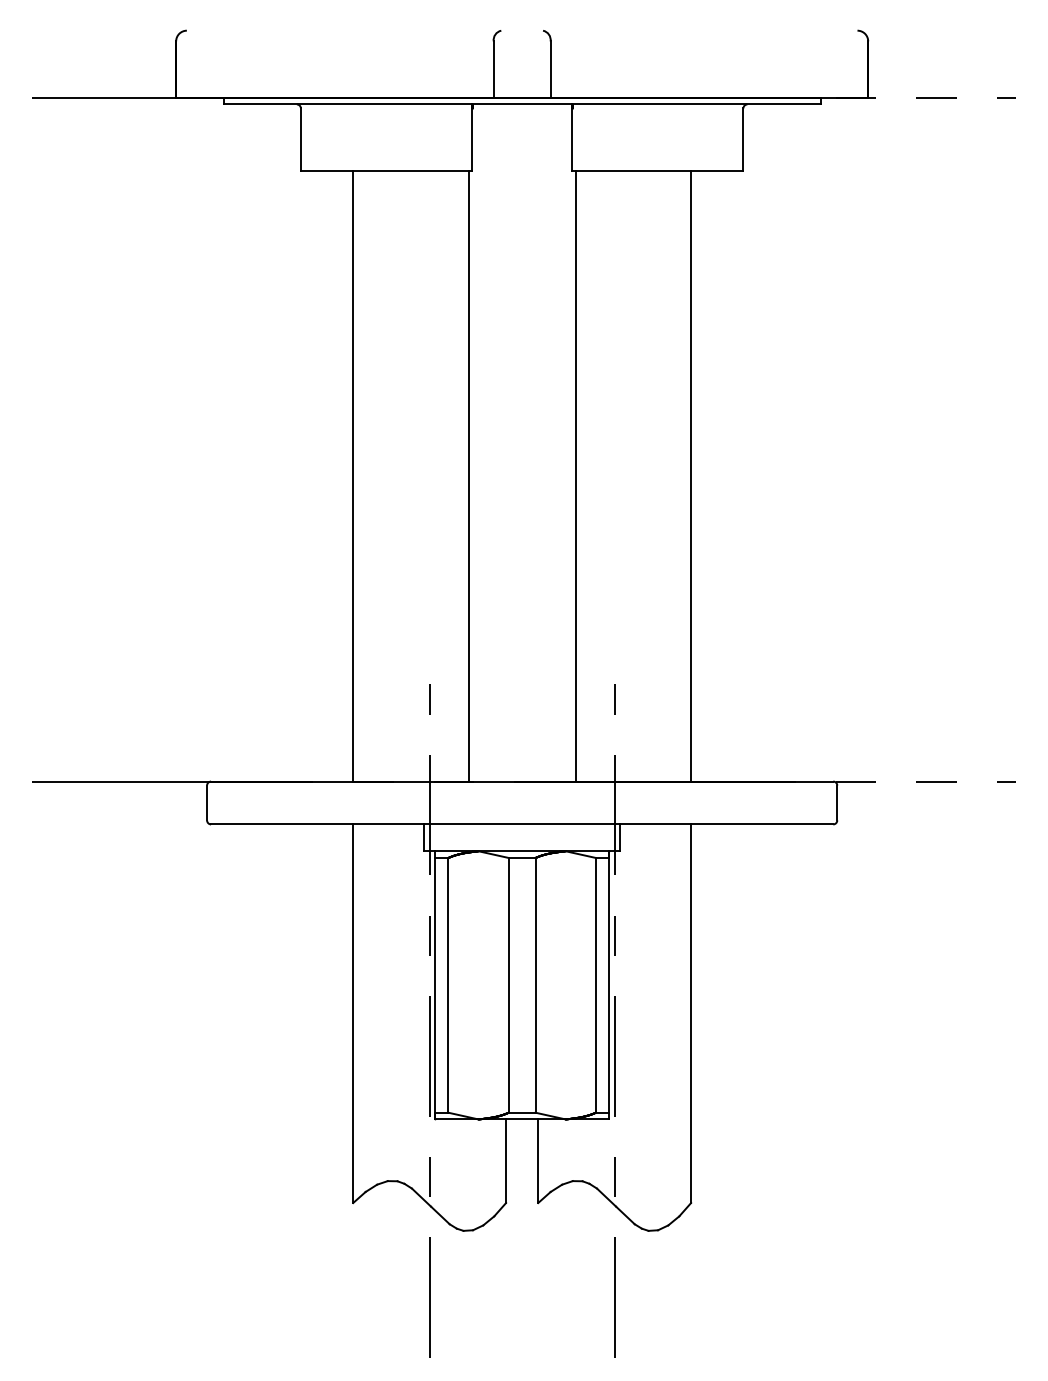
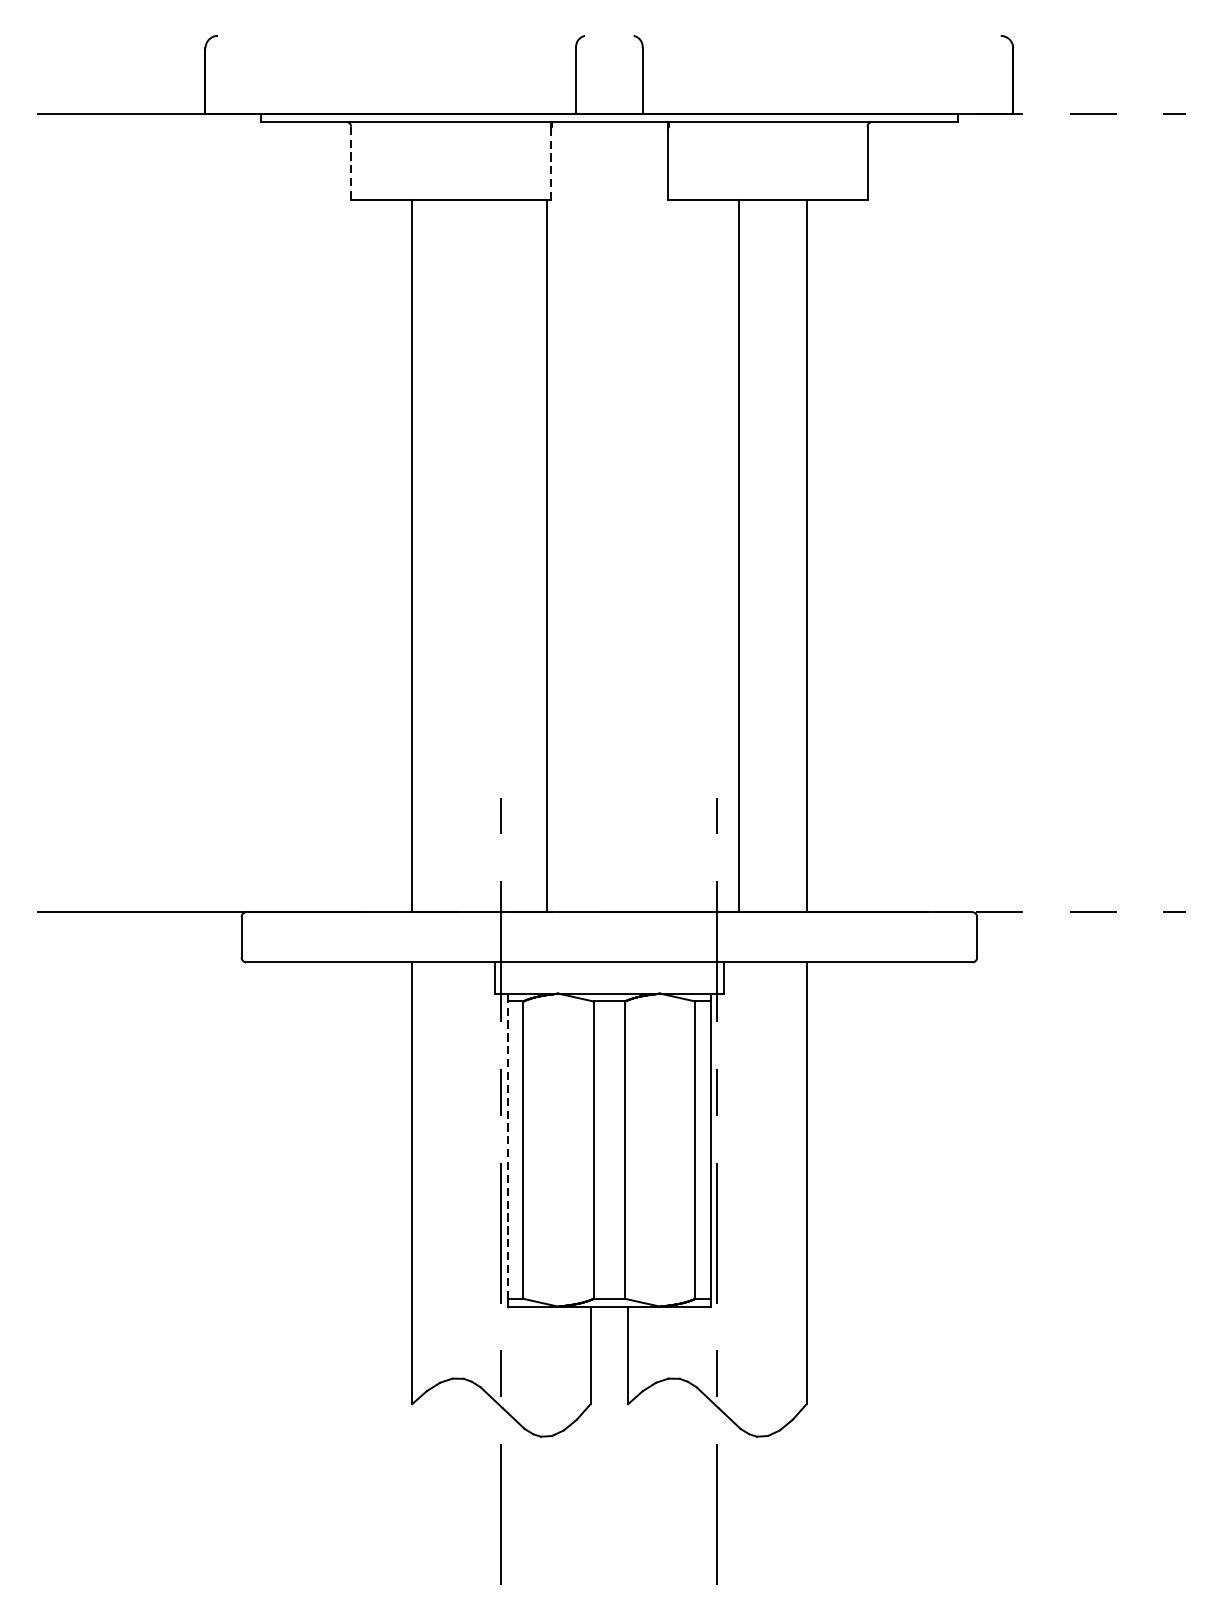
line: (471, 139) -> (550, 162), solid -> dashed
line: (300, 140) -> (350, 164), solid -> dashed
line: (575, 476) -> (738, 556), moved
line: (435, 982) -> (508, 1146), solid -> dashed

